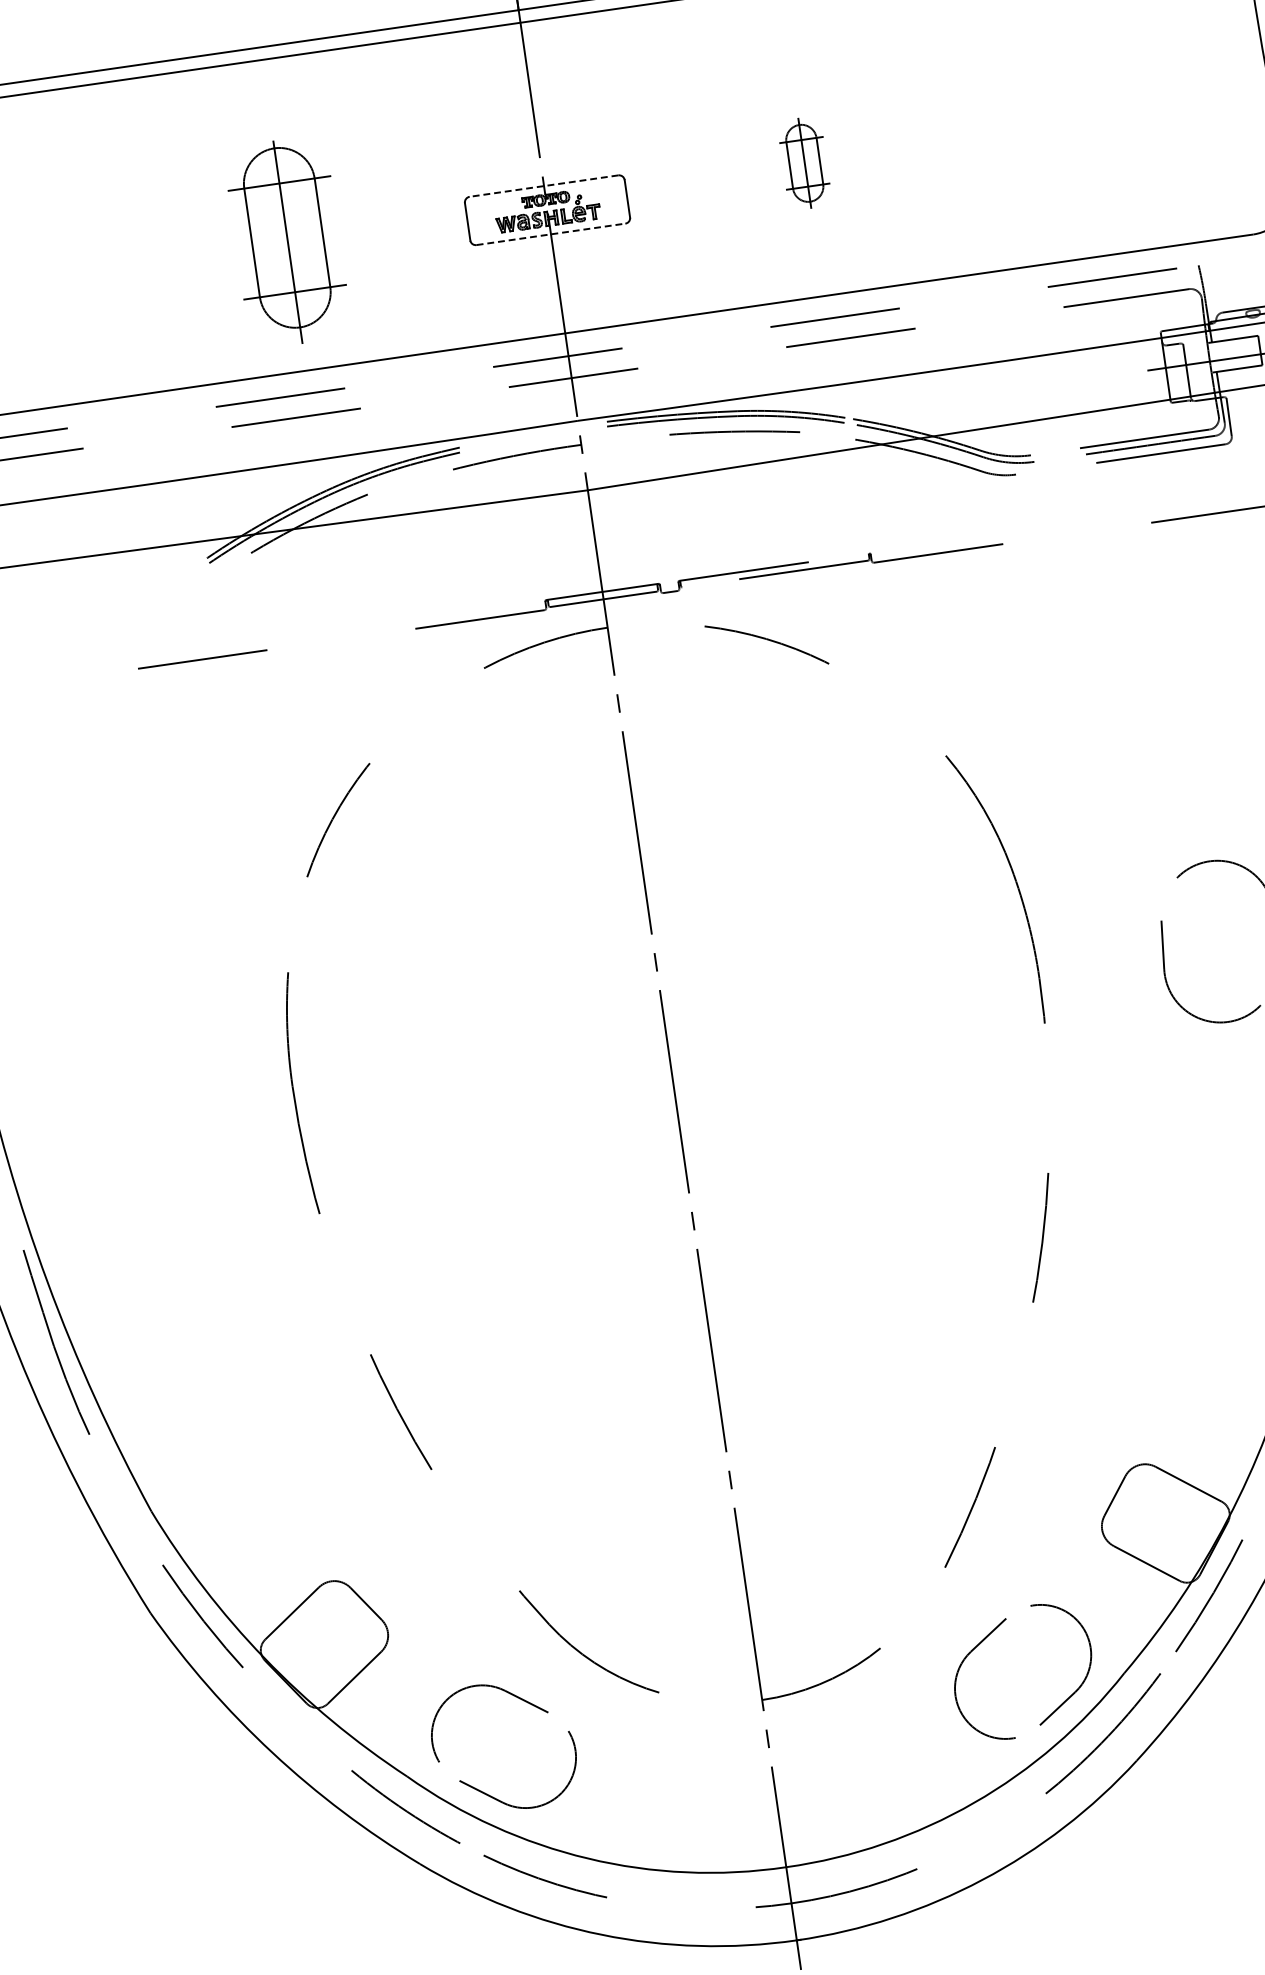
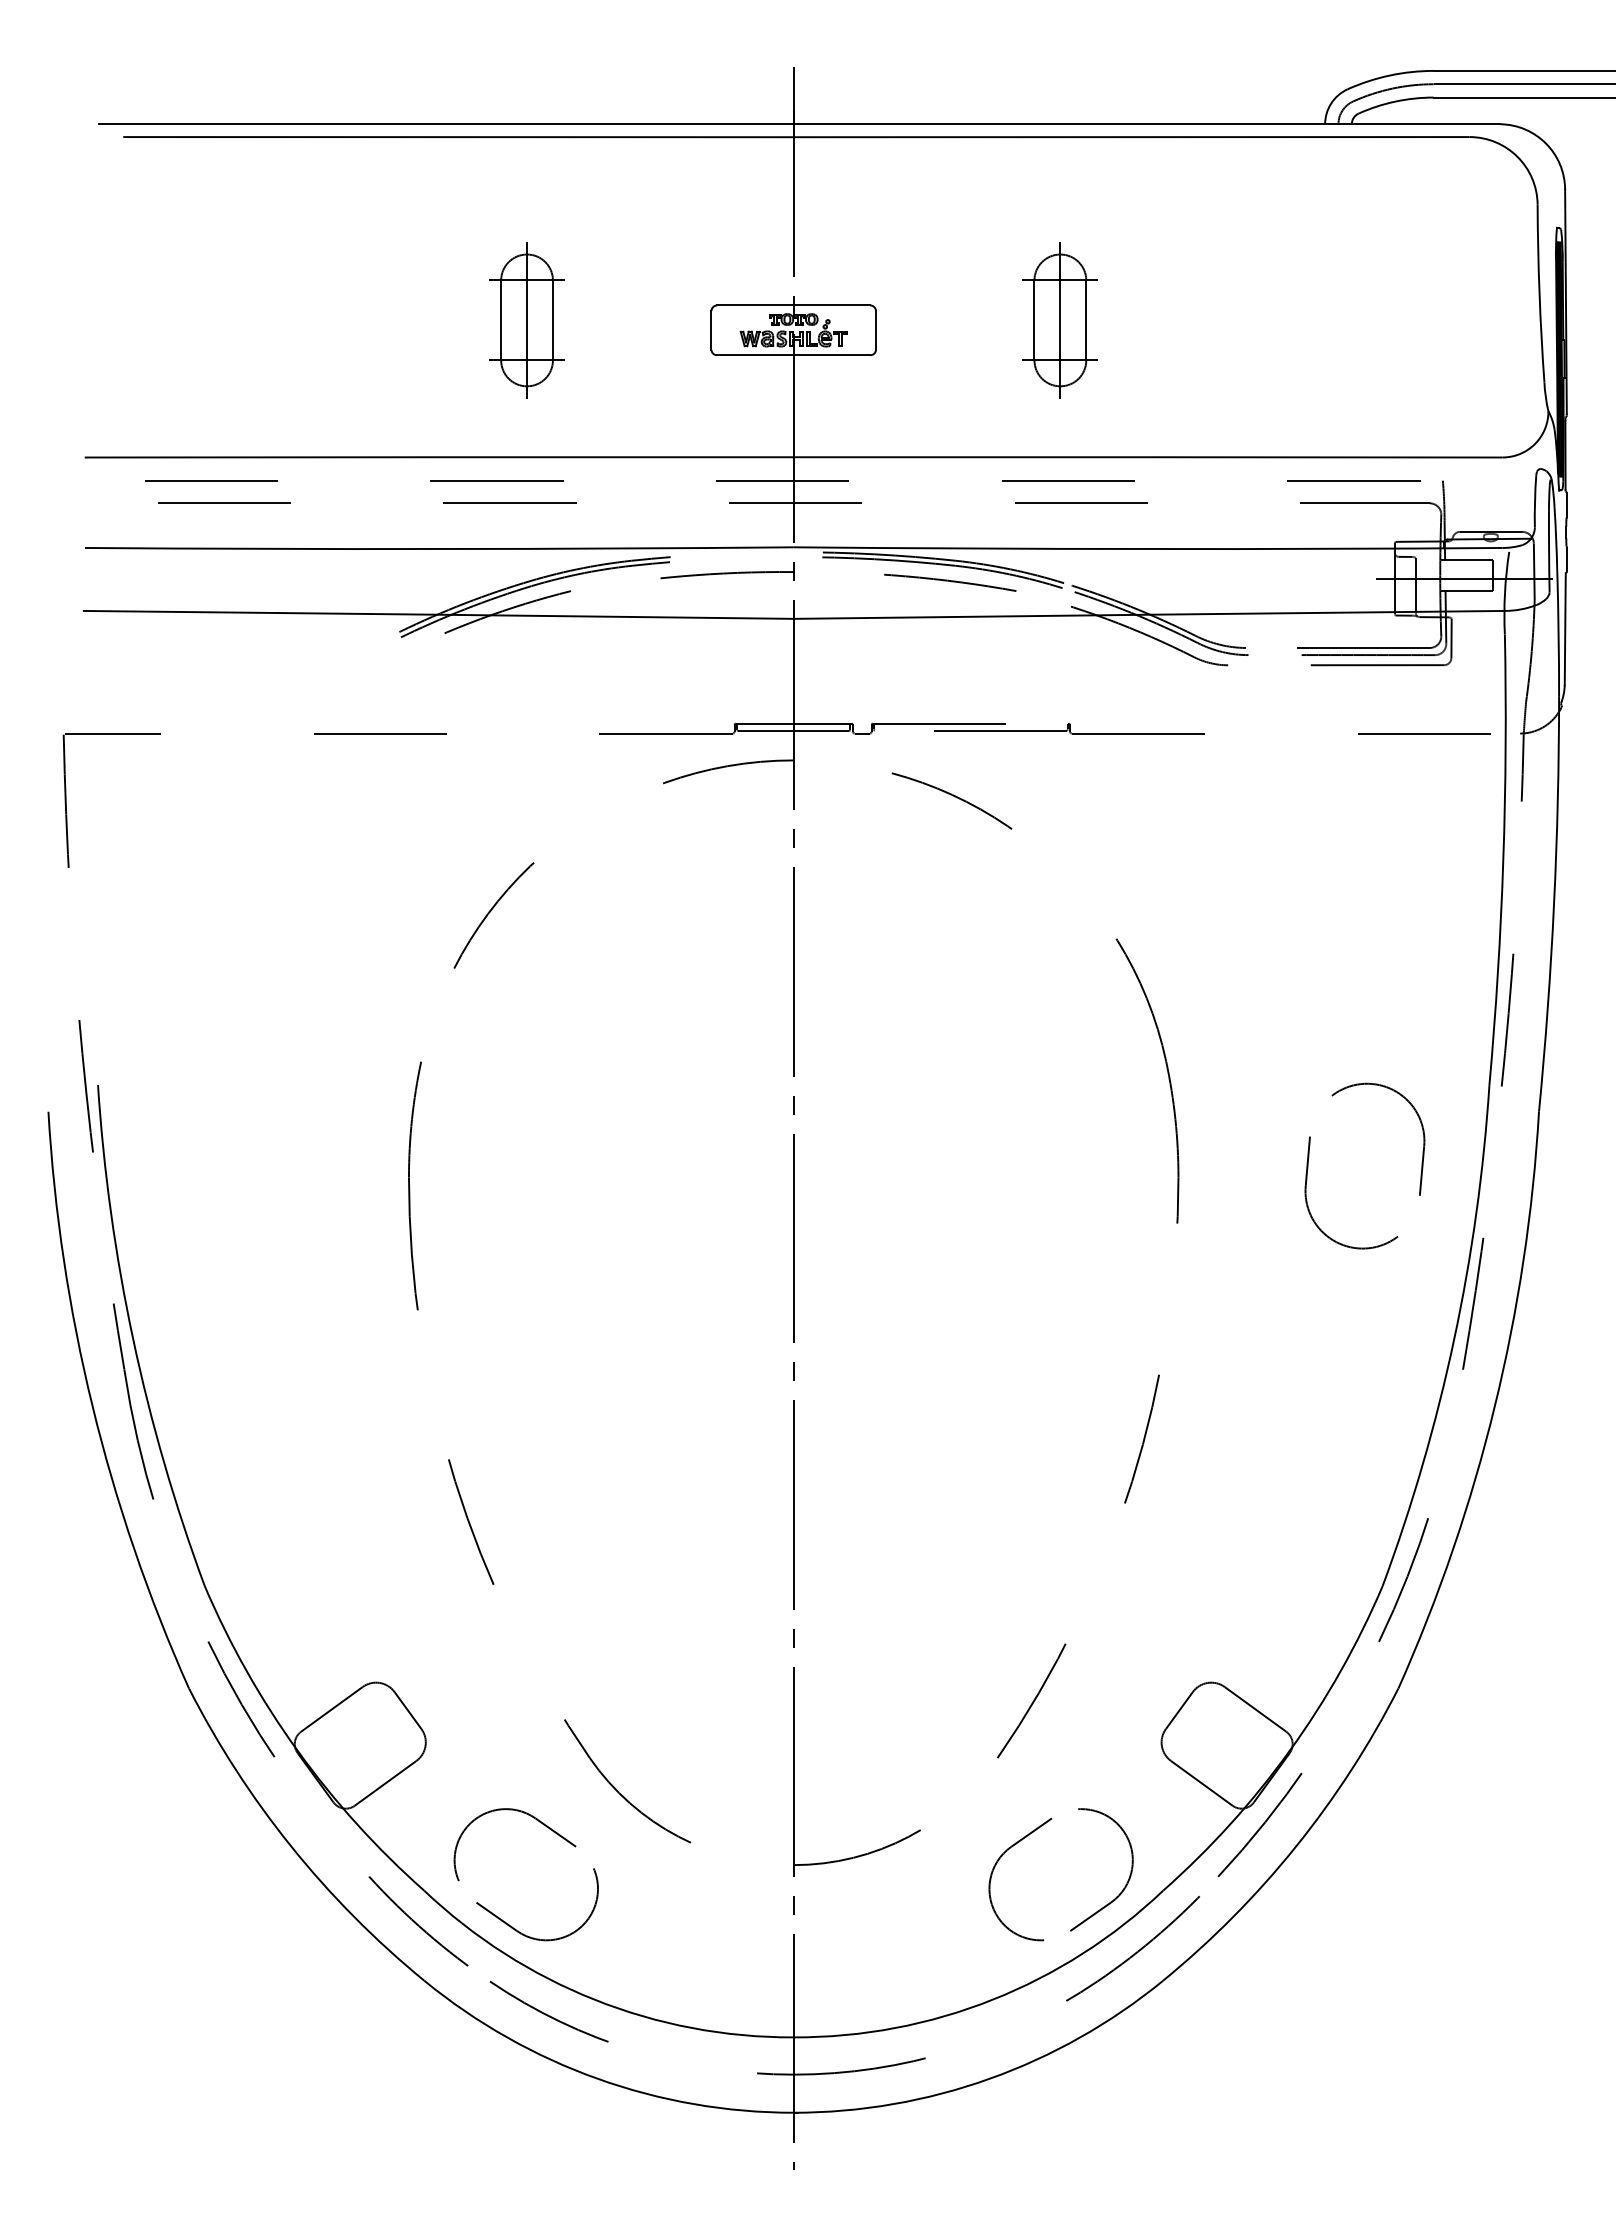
part: (804, 163) -> (1059, 320), size x1.67
line: (543, 186) -> (793, 305), dashed -> solid
line: (550, 234) -> (793, 355), dashed -> solid
part: (286, 238) -> (526, 320), size x0.71

